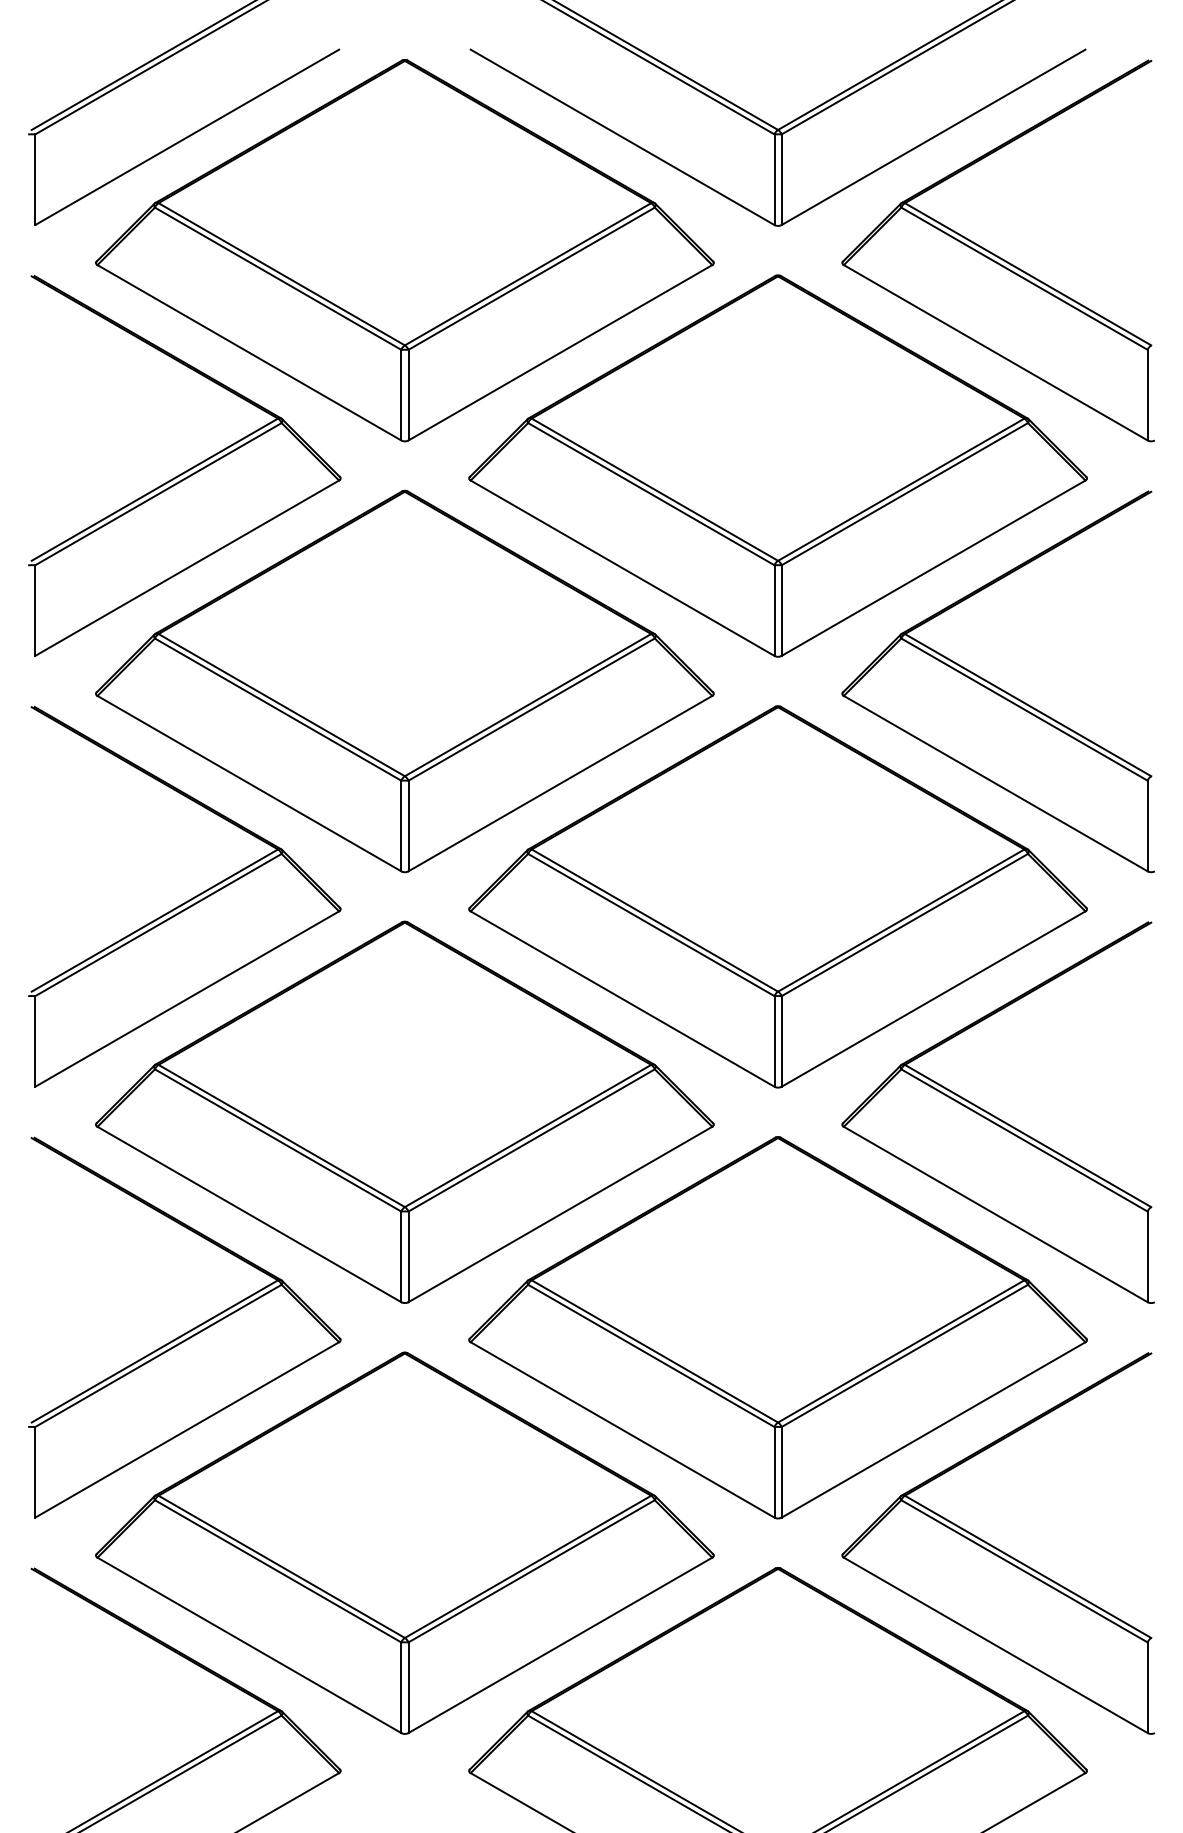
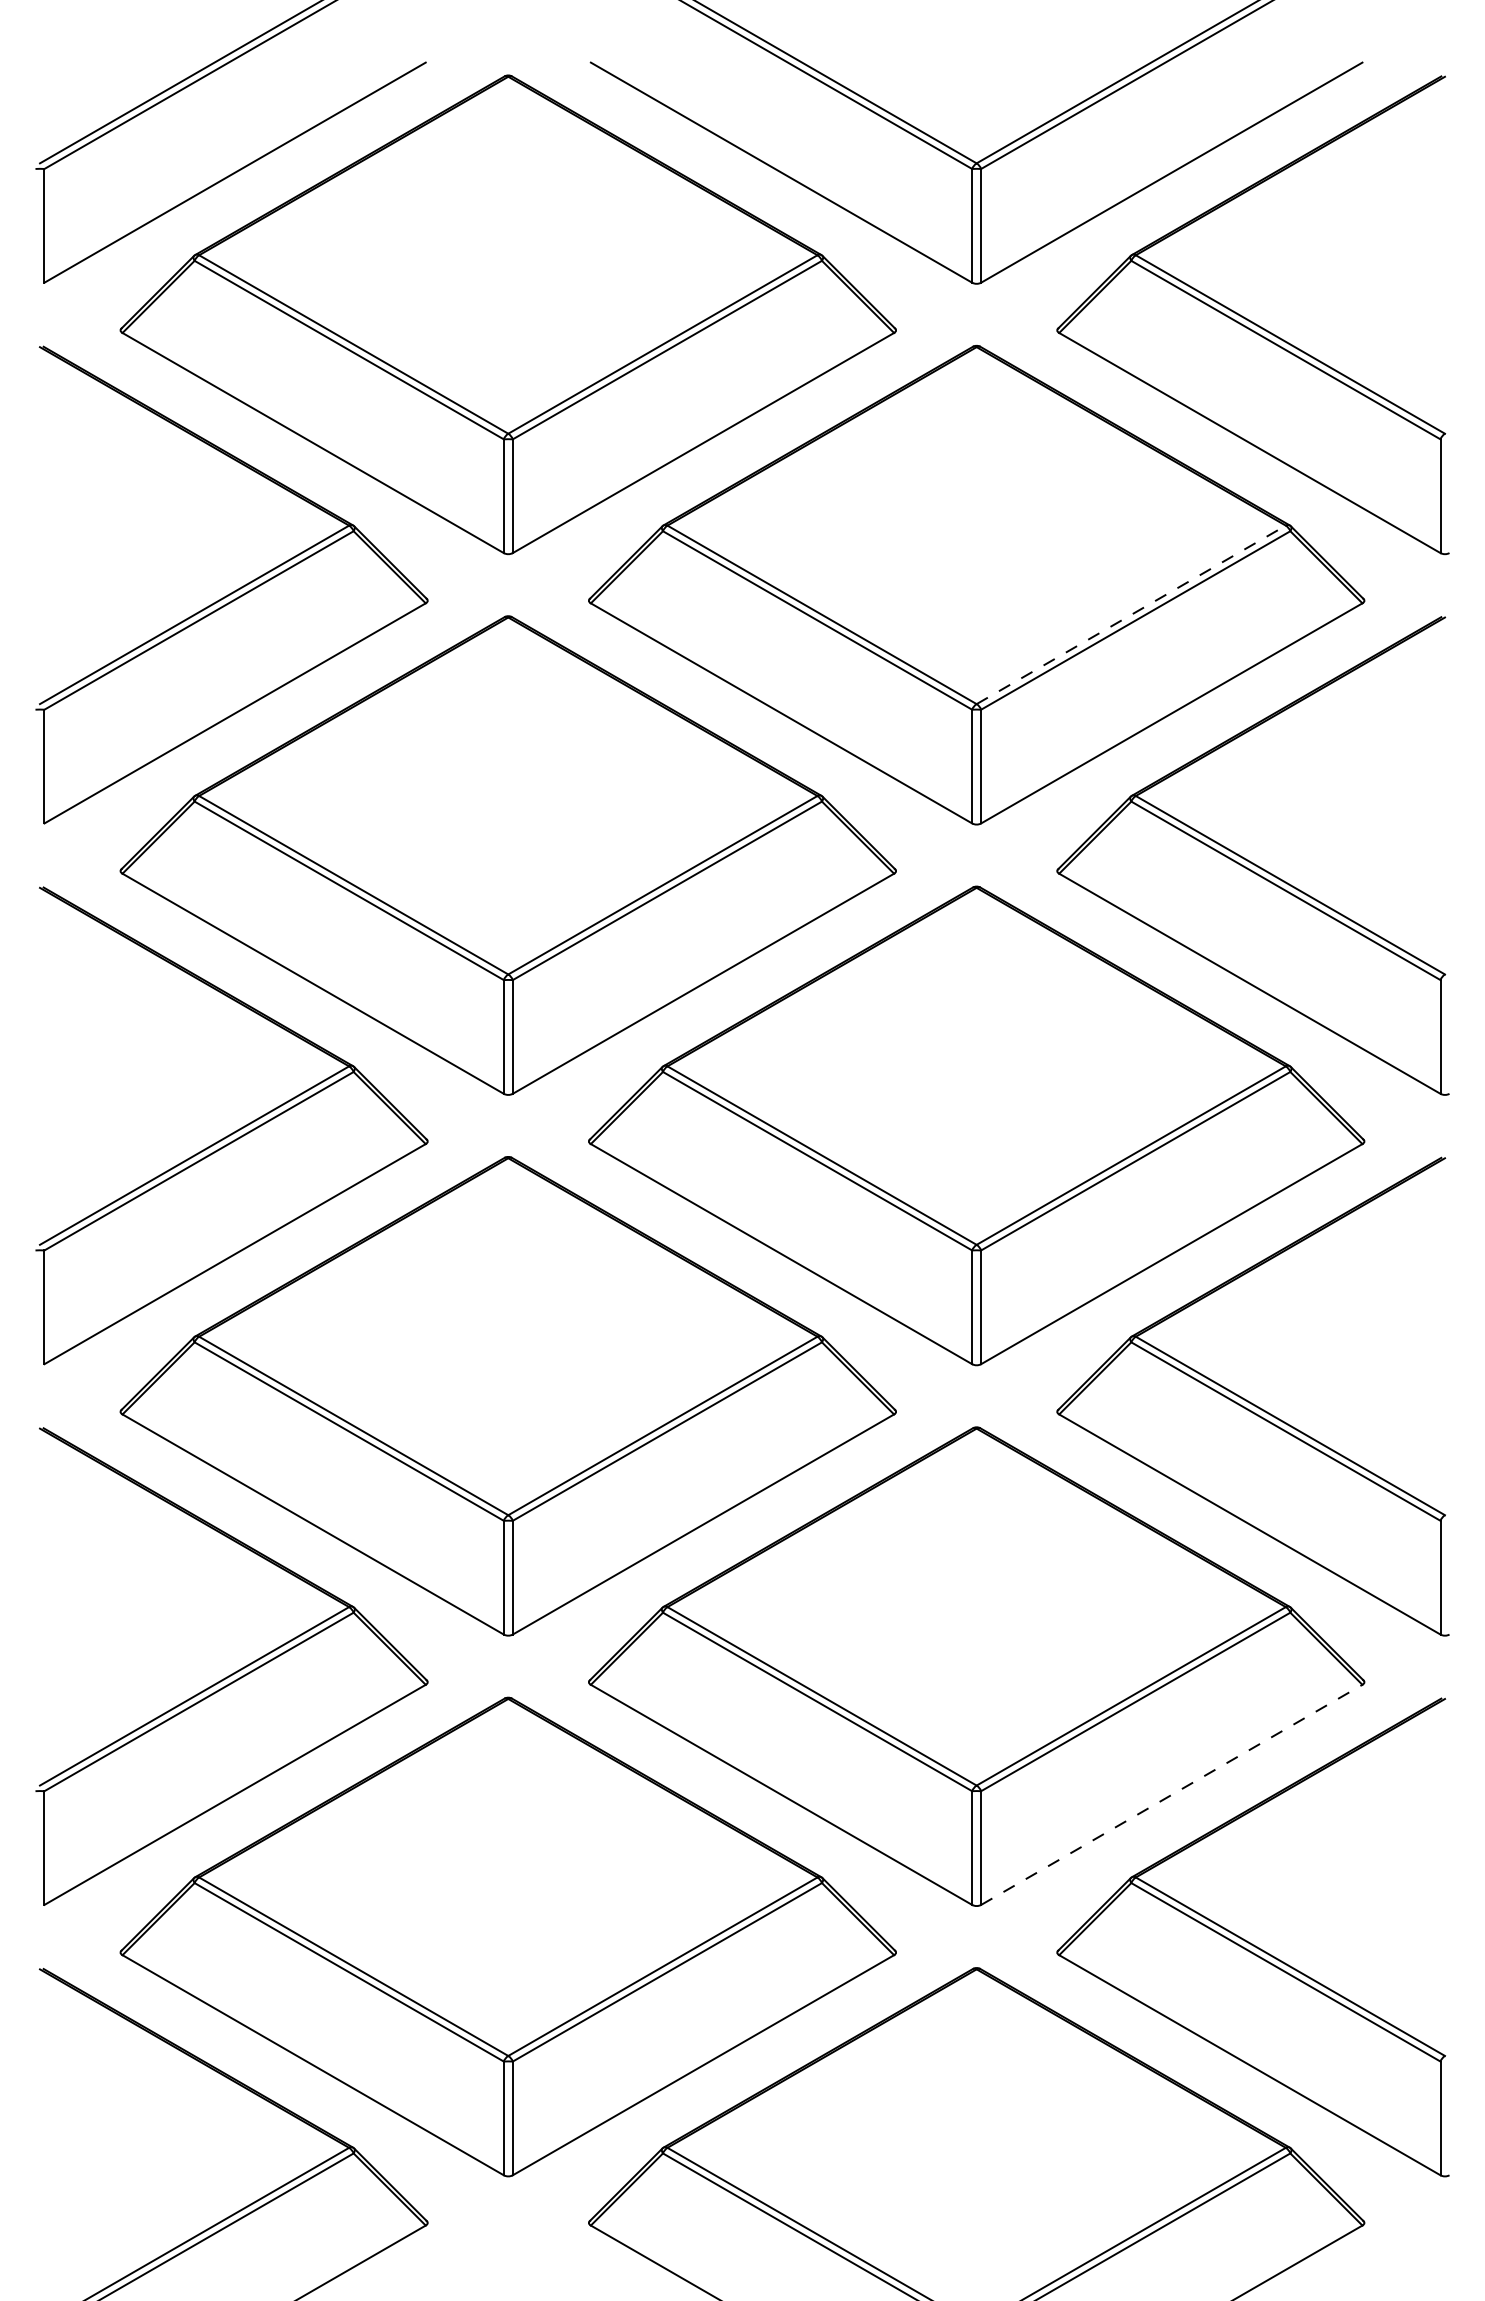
line: (901, 489) -> (1131, 614), solid -> dashed
line: (934, 1429) -> (1172, 1794), solid -> dashed

